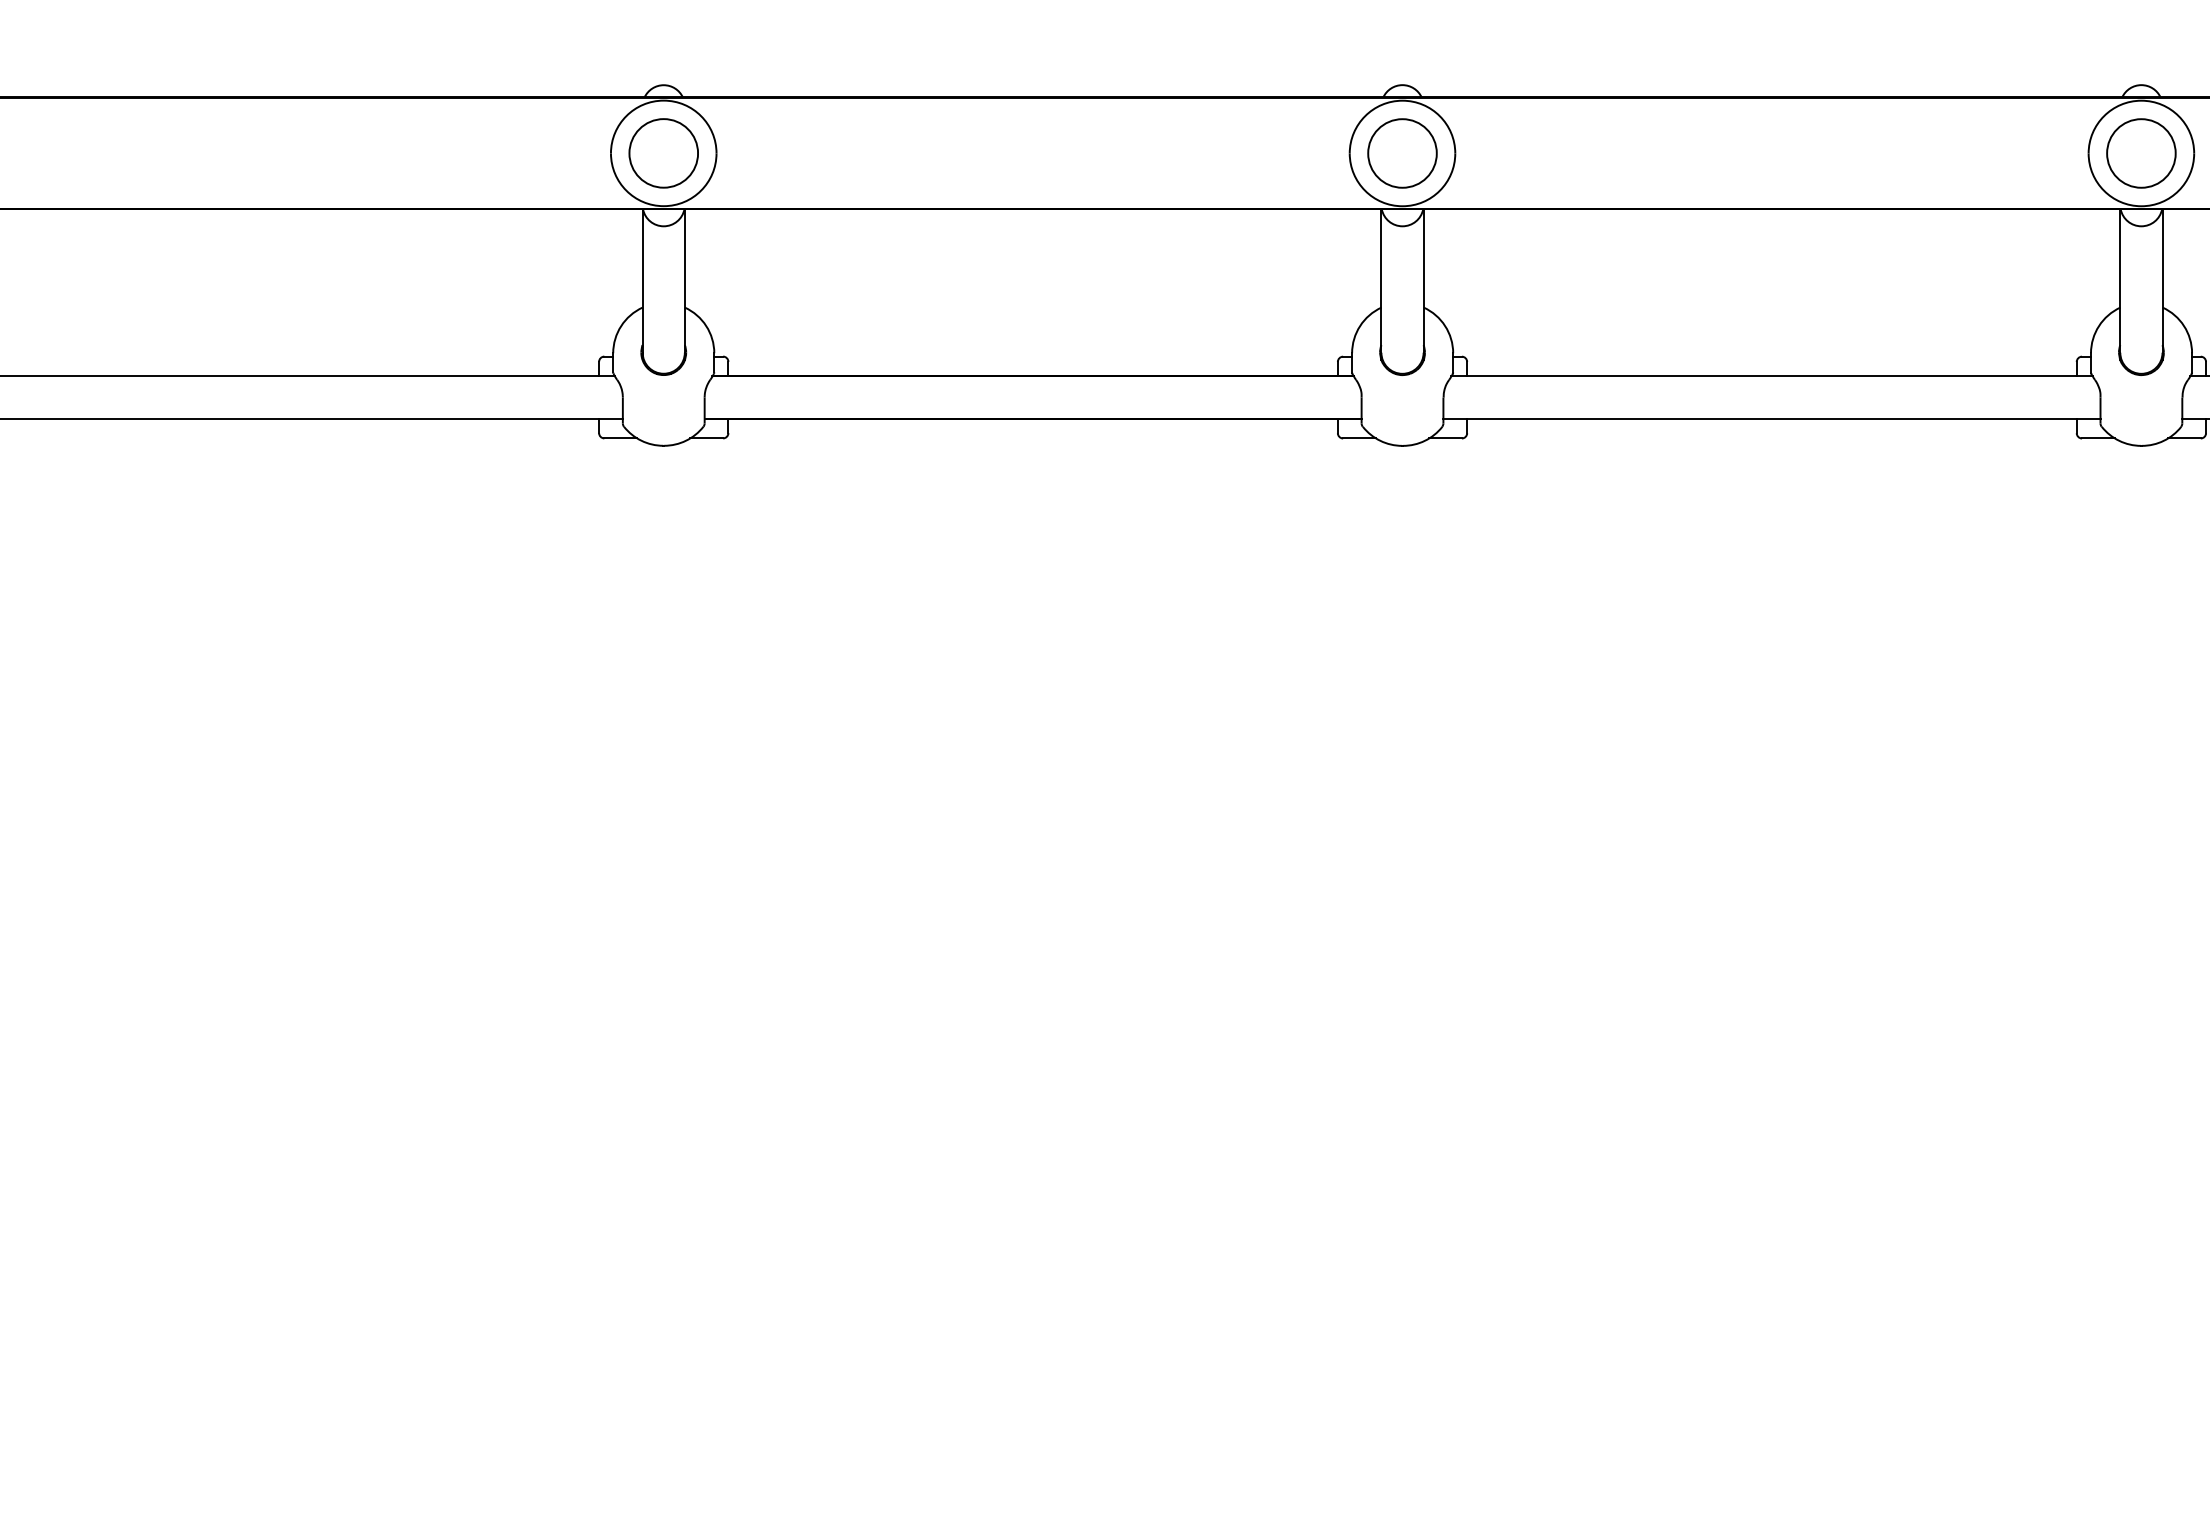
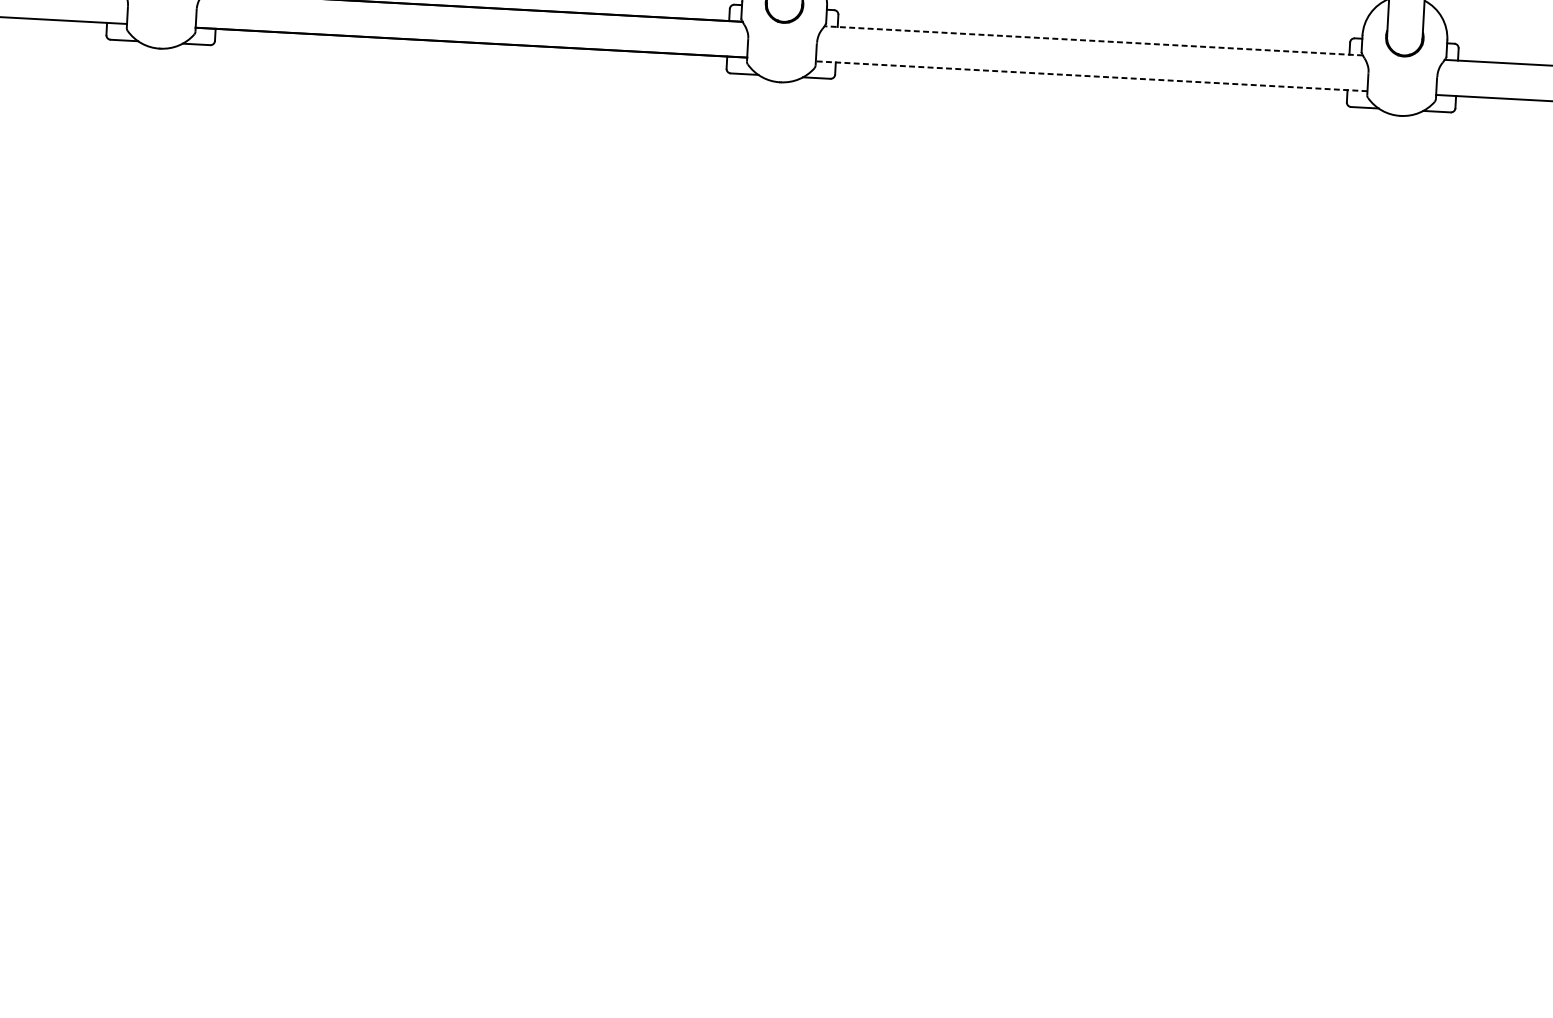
line: (1772, 376) -> (1094, 40), solid -> dashed
line: (1771, 418) -> (1091, 76), solid -> dashed

